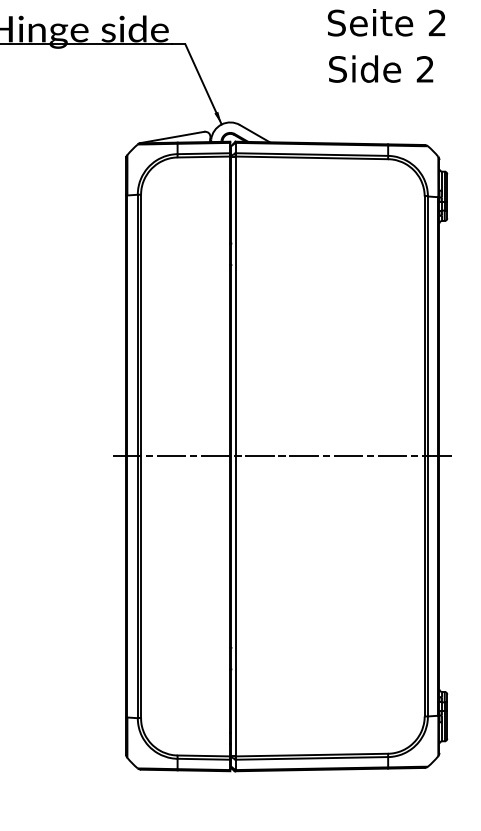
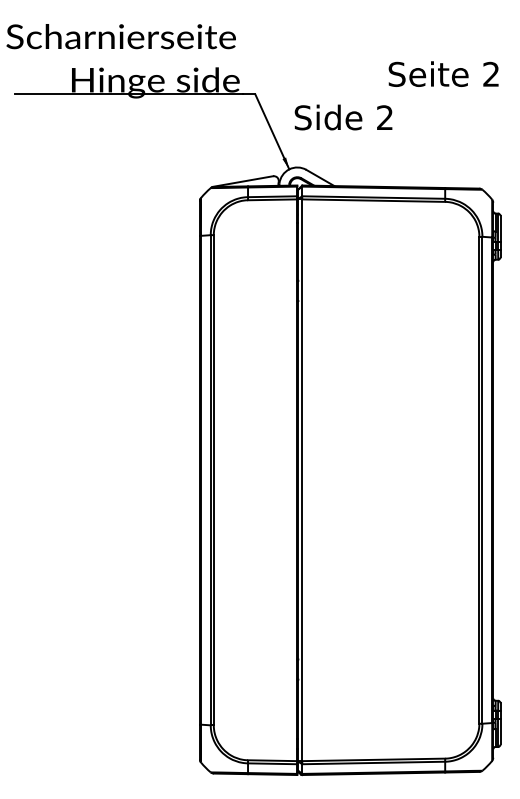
text: (381, 69) -> (343, 117), moved
line: (281, 456) -> (345, 480), removed

